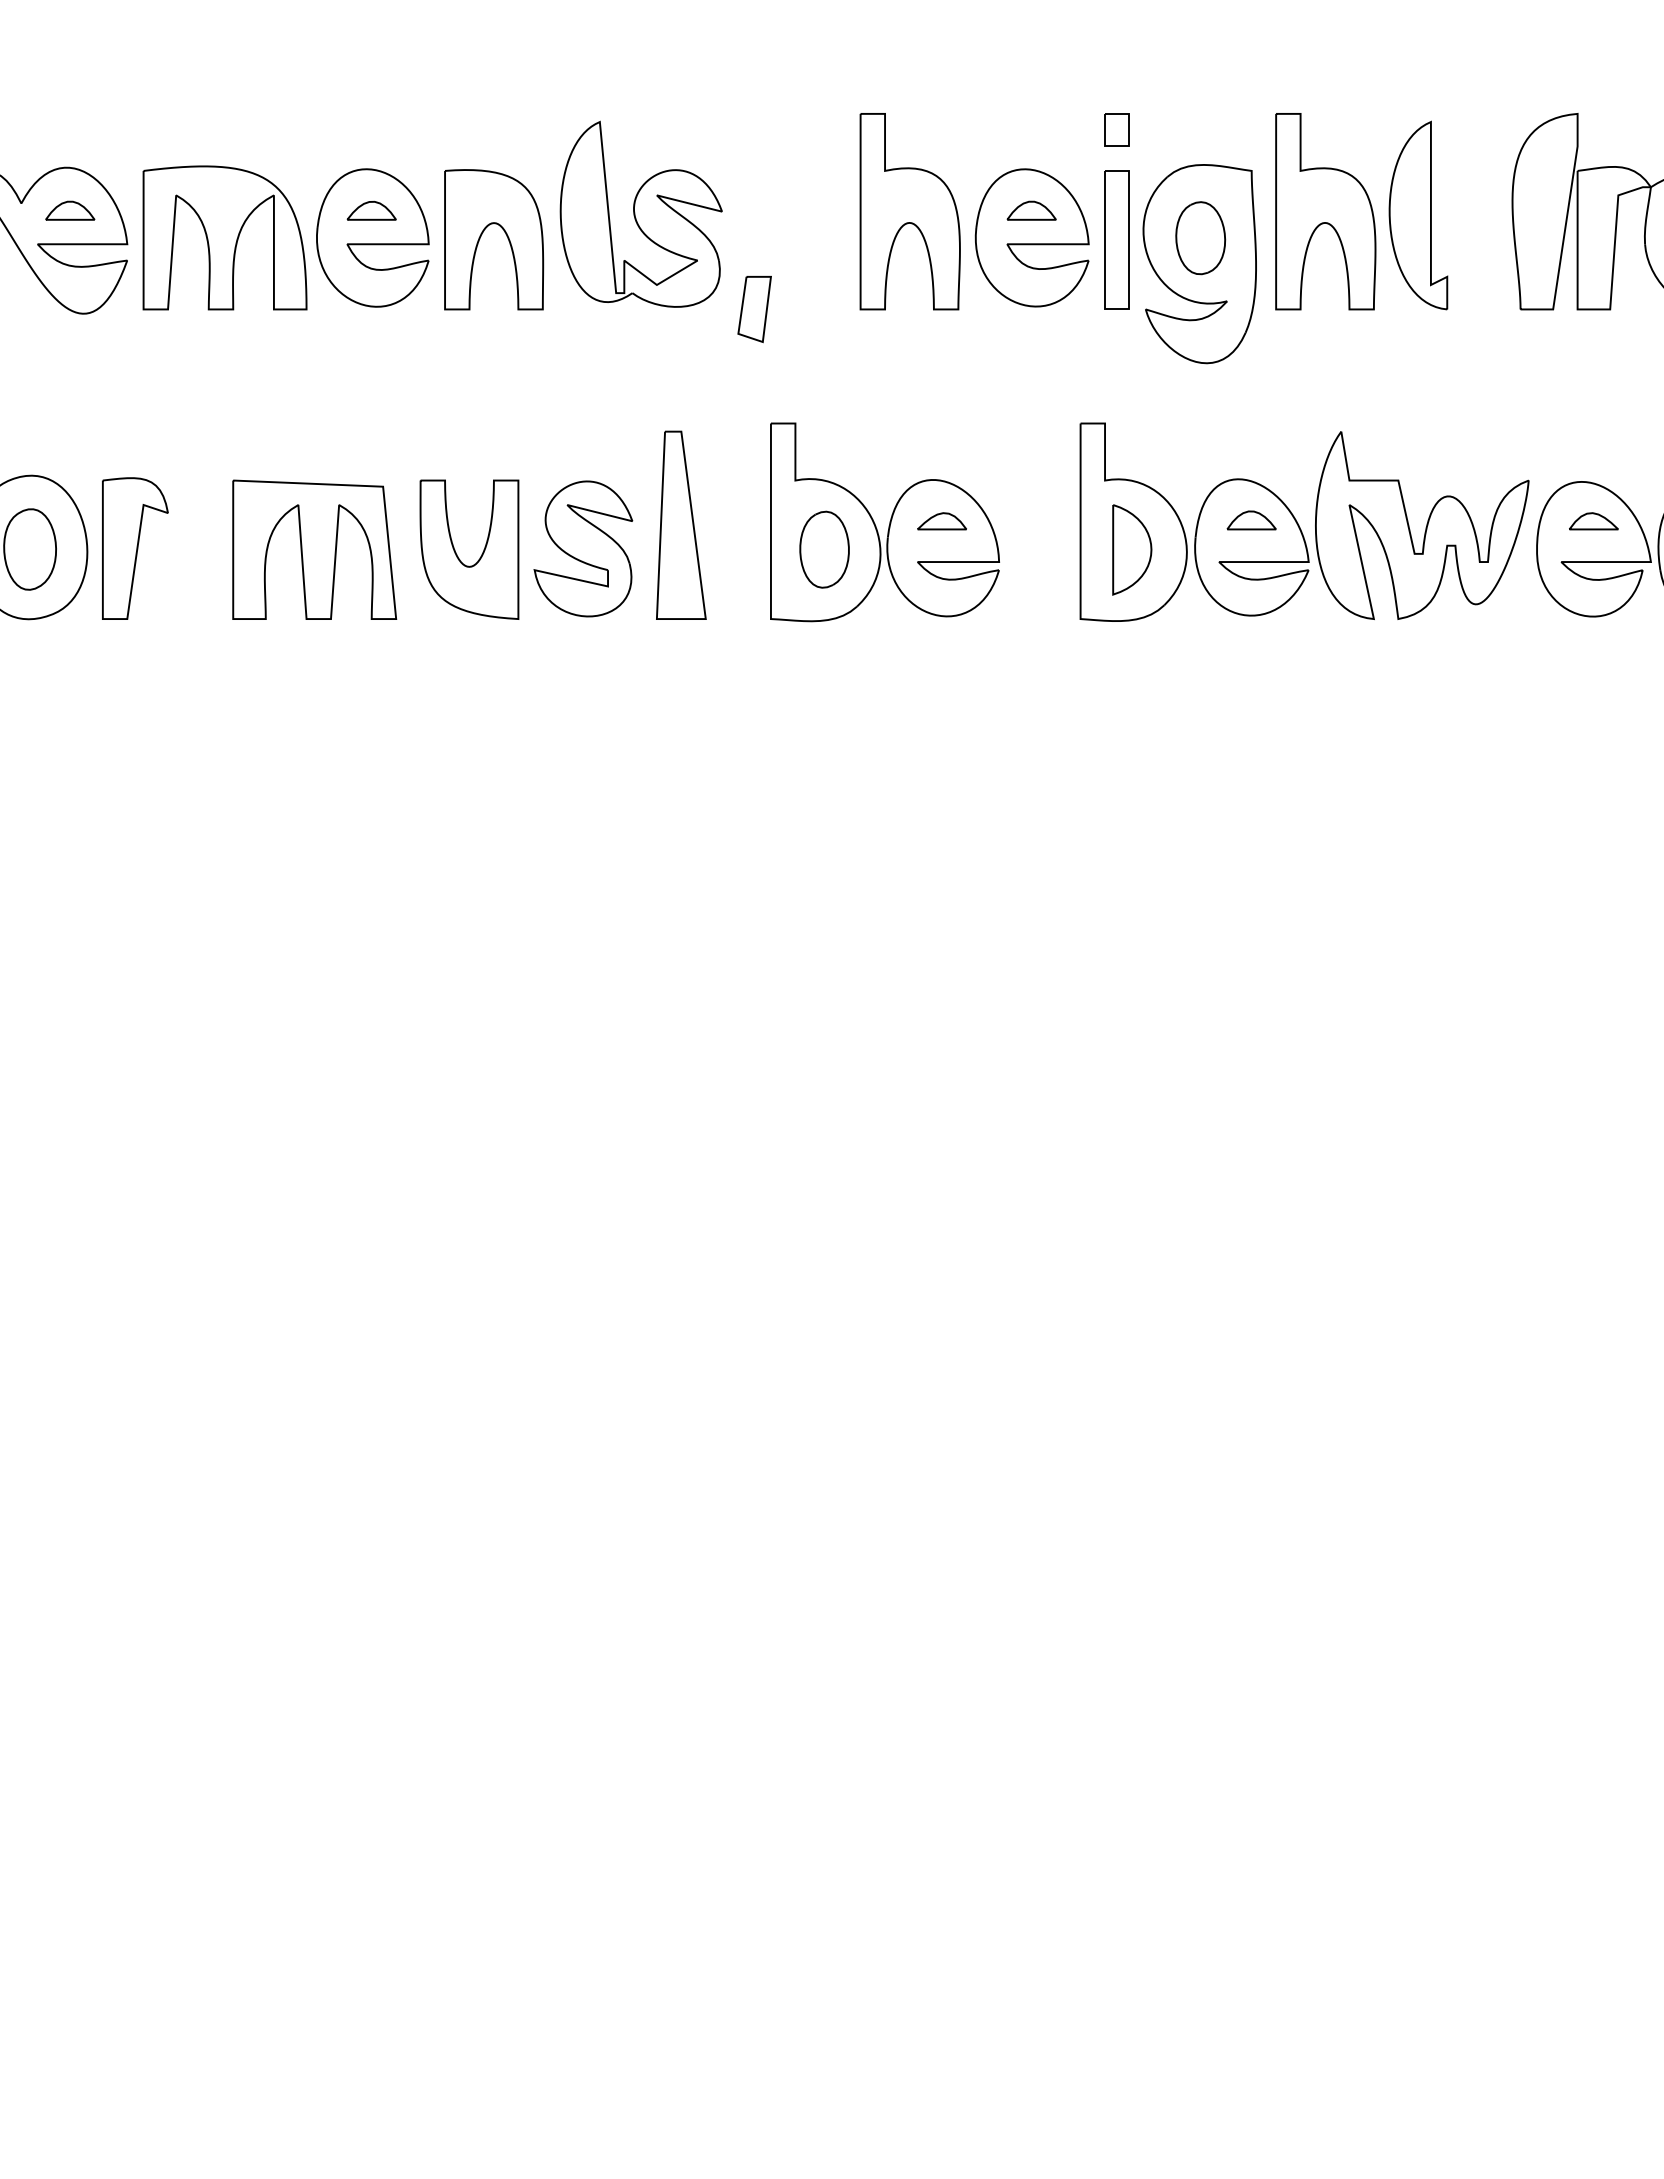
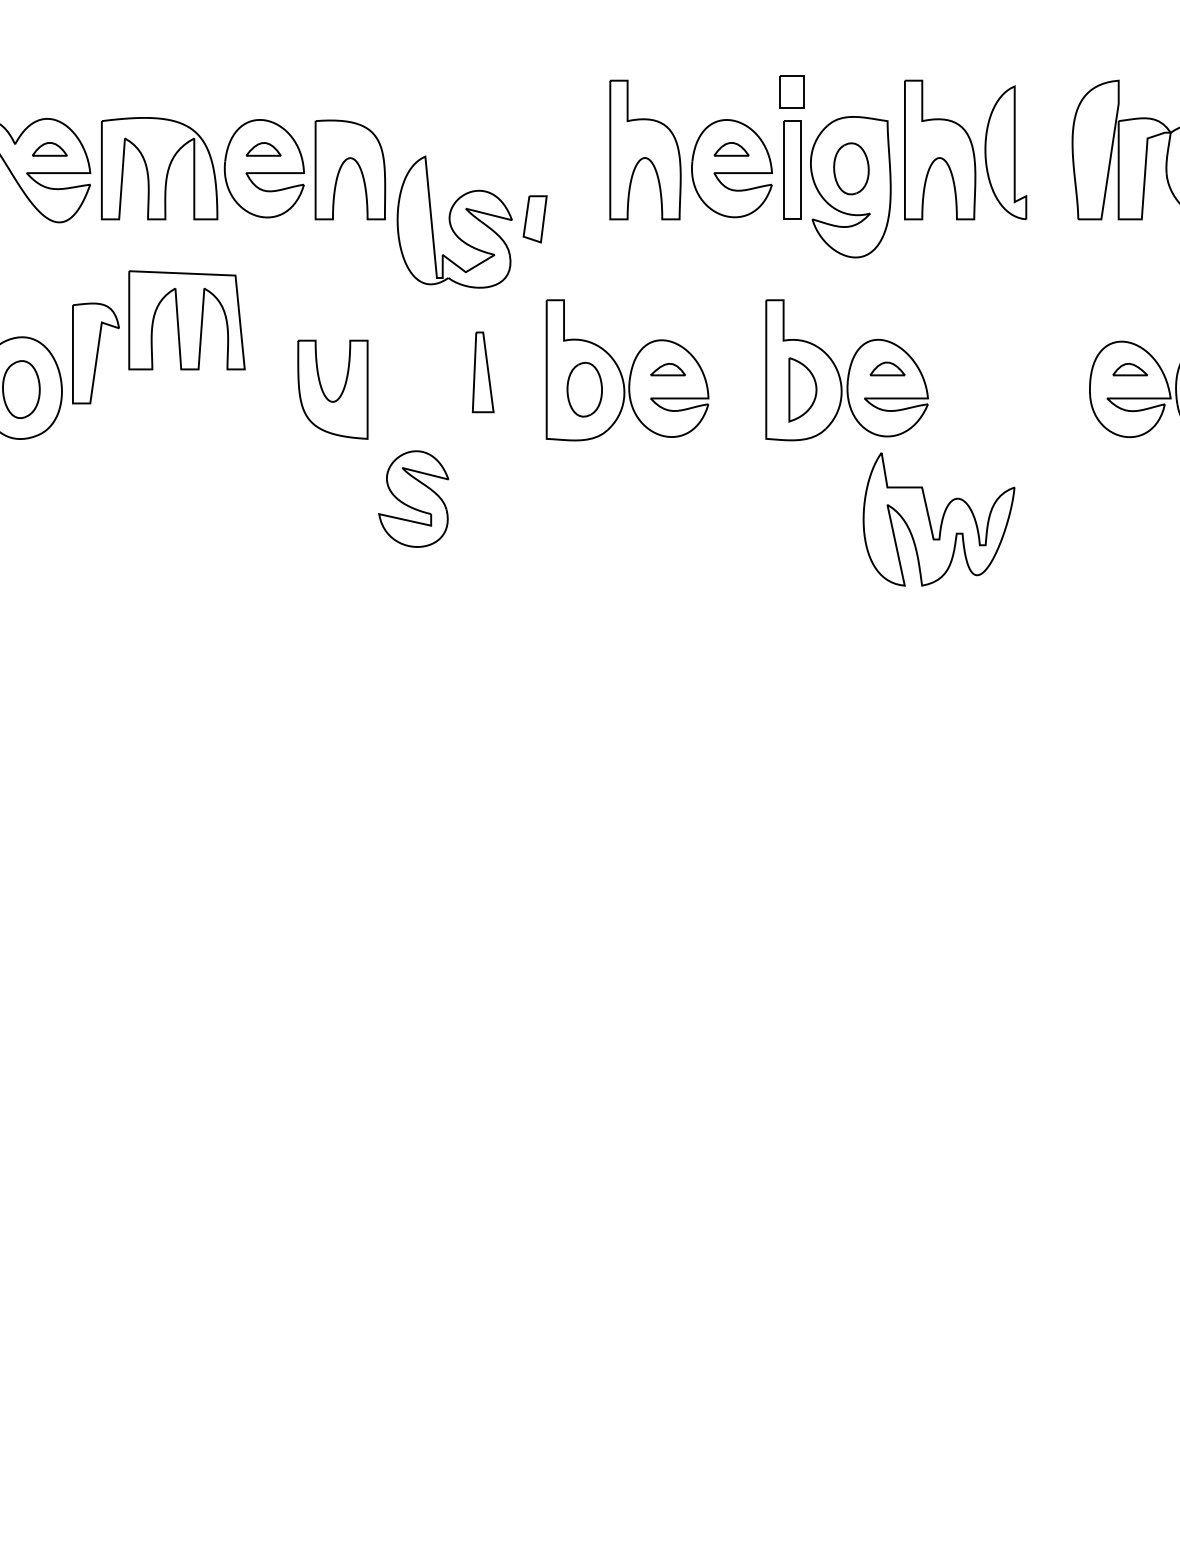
part: (1116, 129) -> (791, 91), size x1.4
part: (640, 213) -> (454, 221), moved
part: (681, 524) -> (483, 371), size x0.6
part: (1422, 525) -> (939, 519), moved
part: (135, 548) -> (96, 353), moved
part: (583, 548) -> (413, 498), moved
part: (314, 549) -> (186, 320), moved

